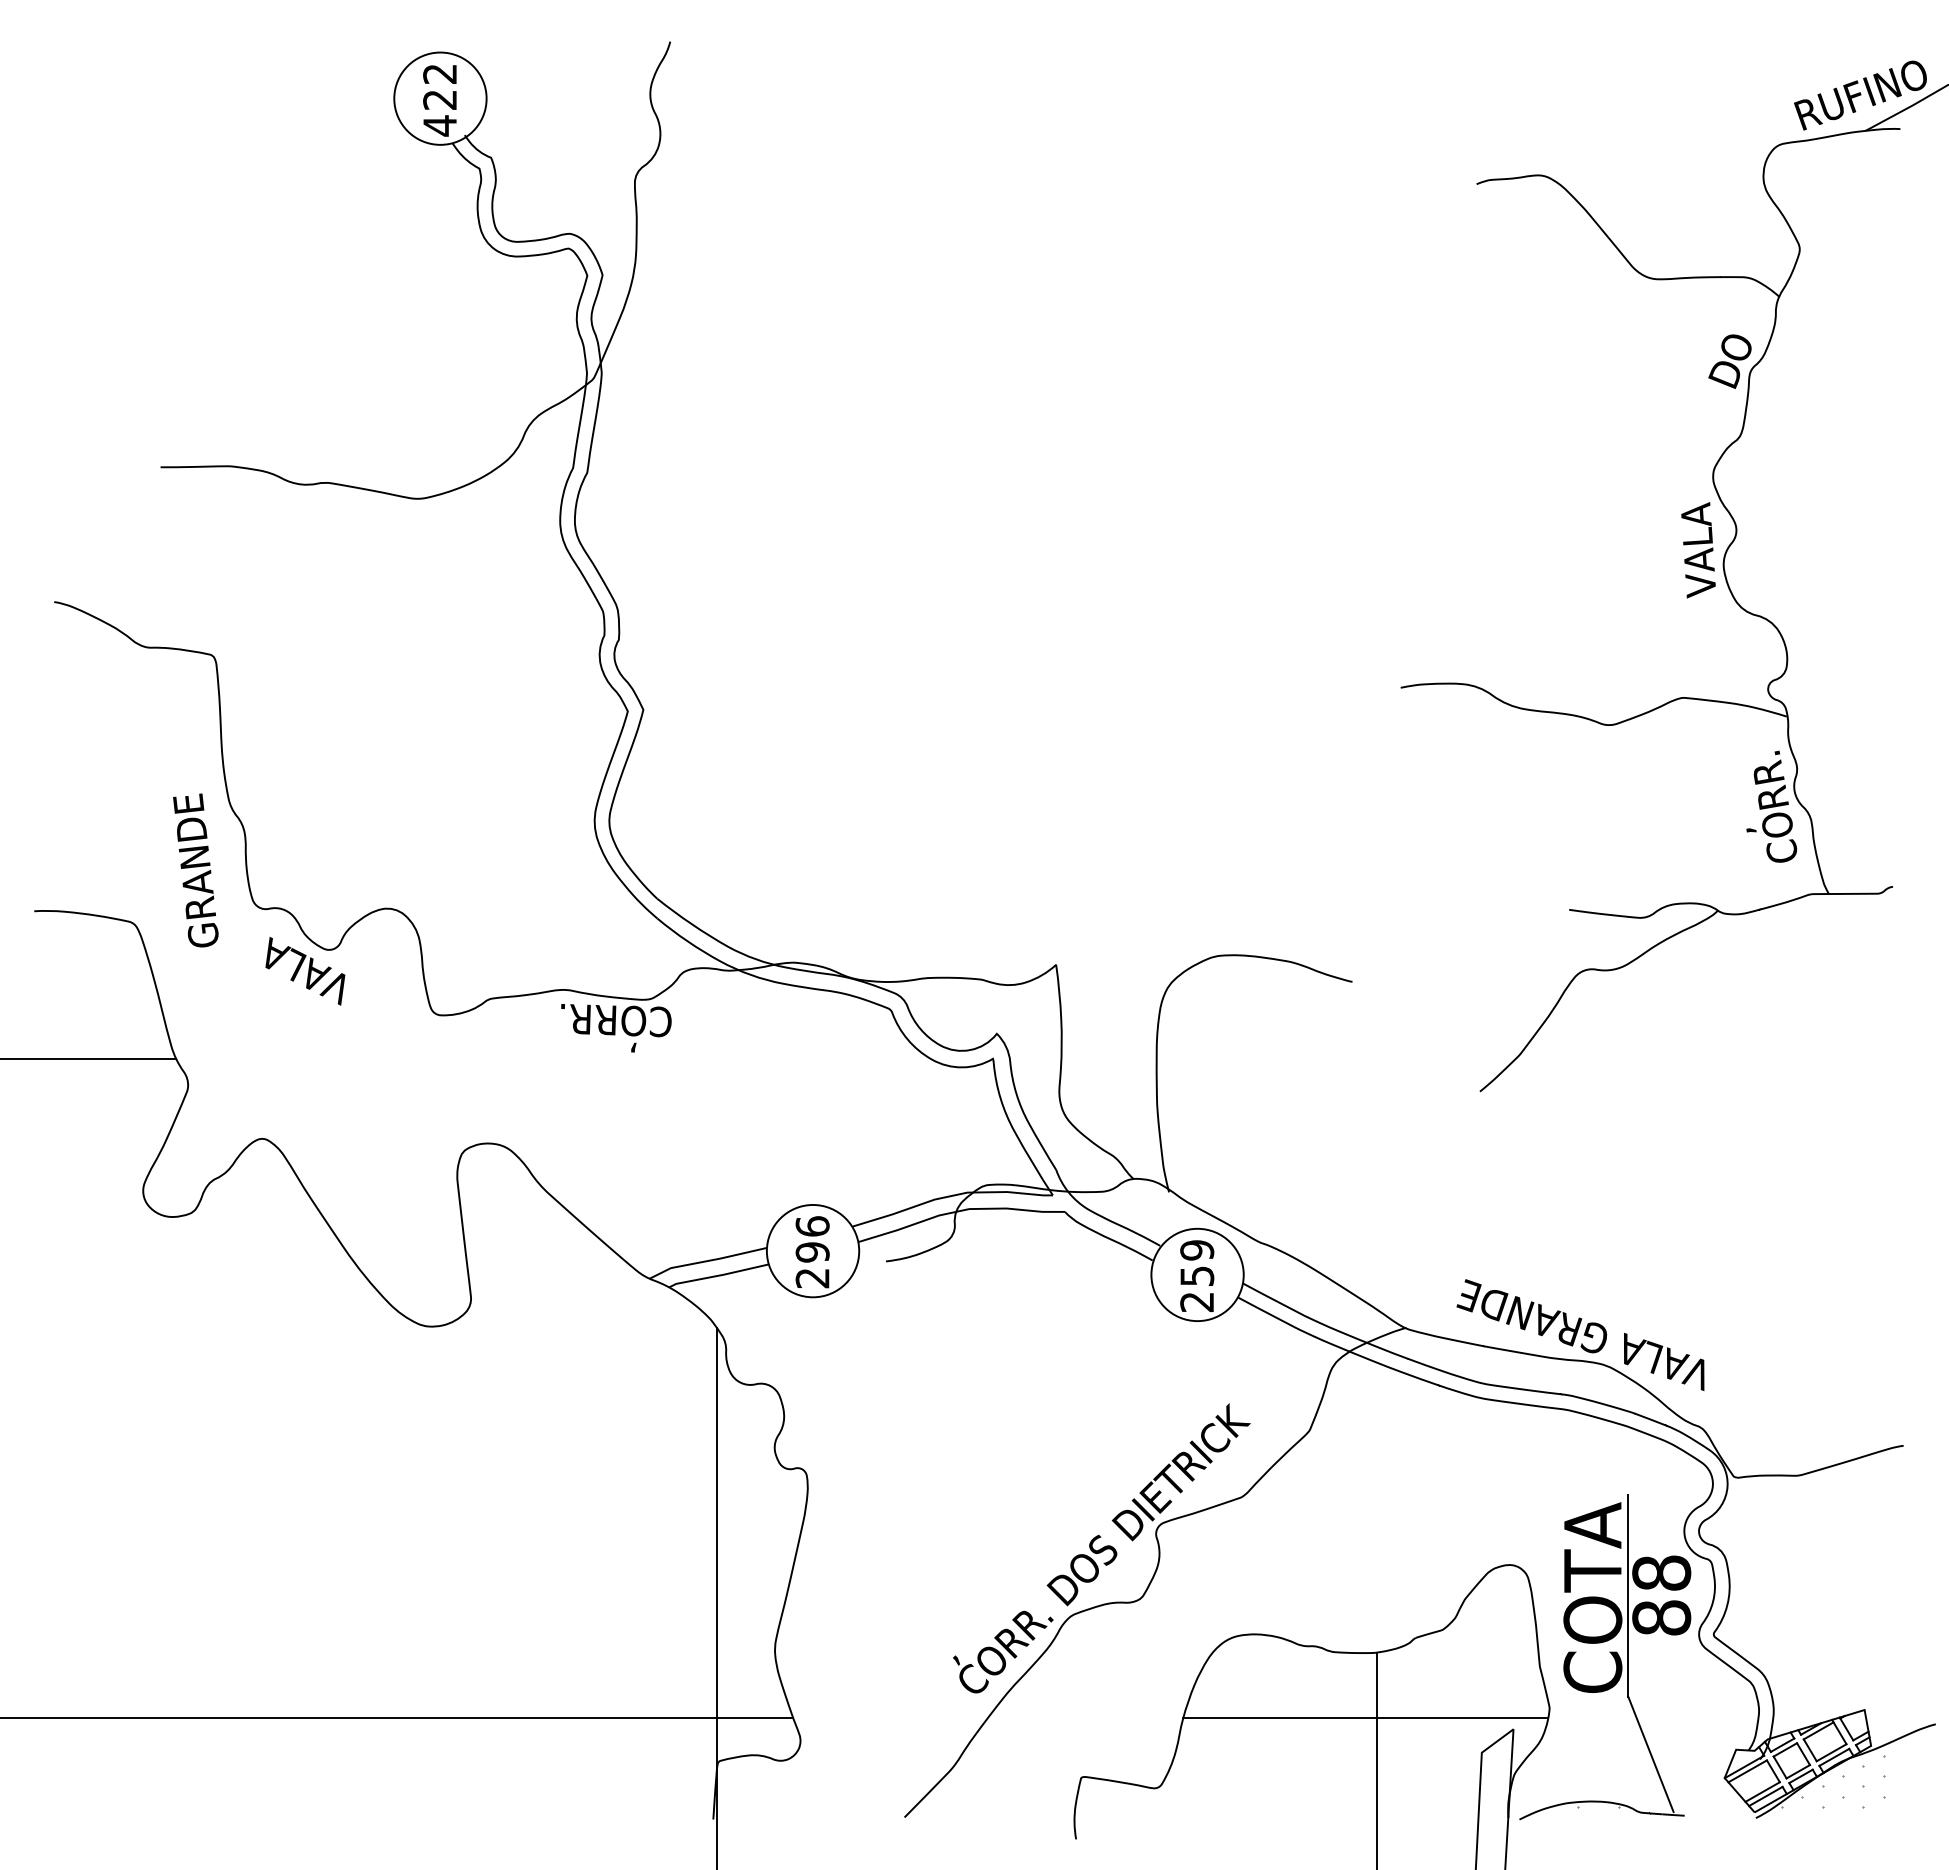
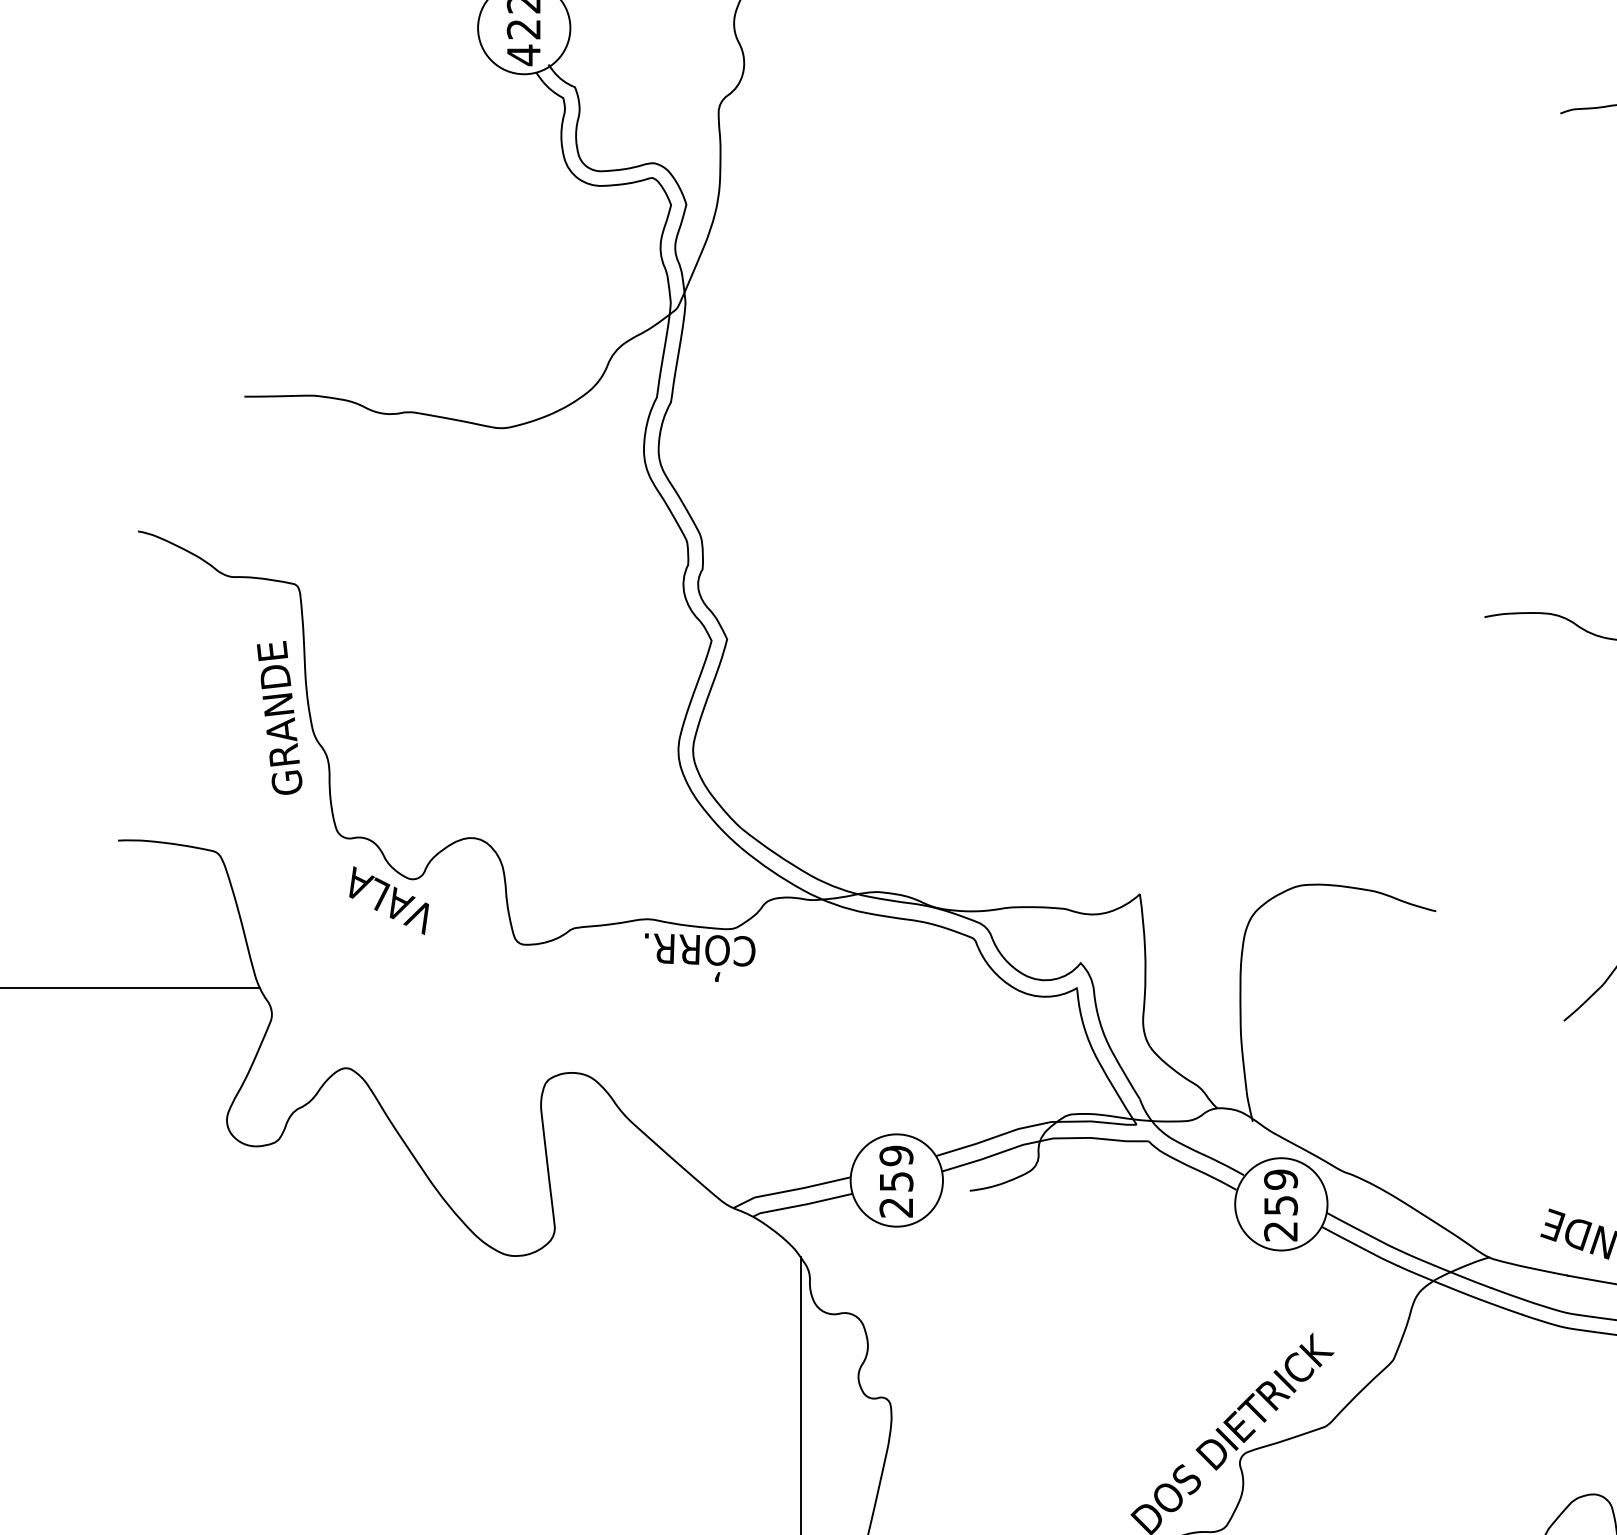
text: (195, 870) -> (279, 717), moved
text: (812, 1239) -> (896, 1168), 296 -> 259

